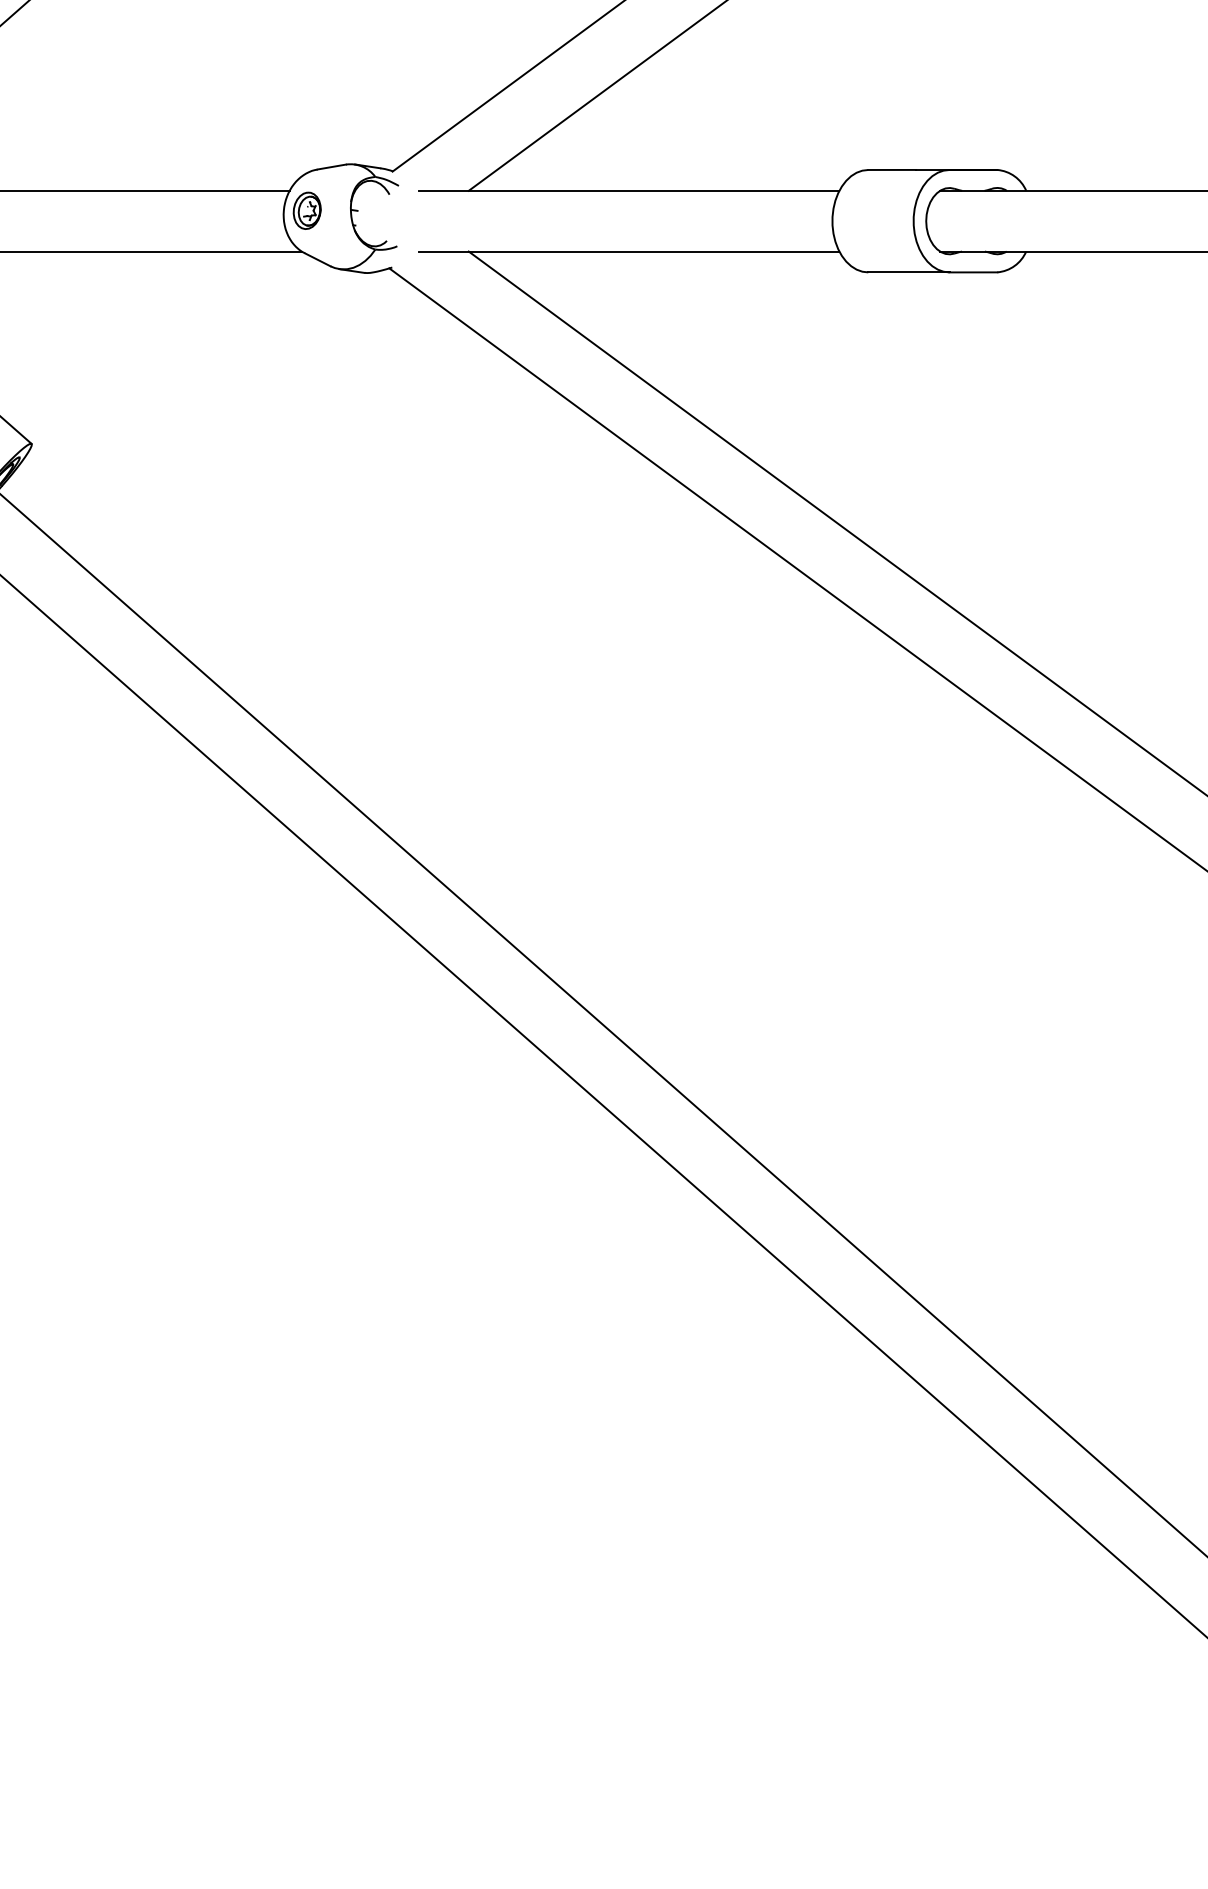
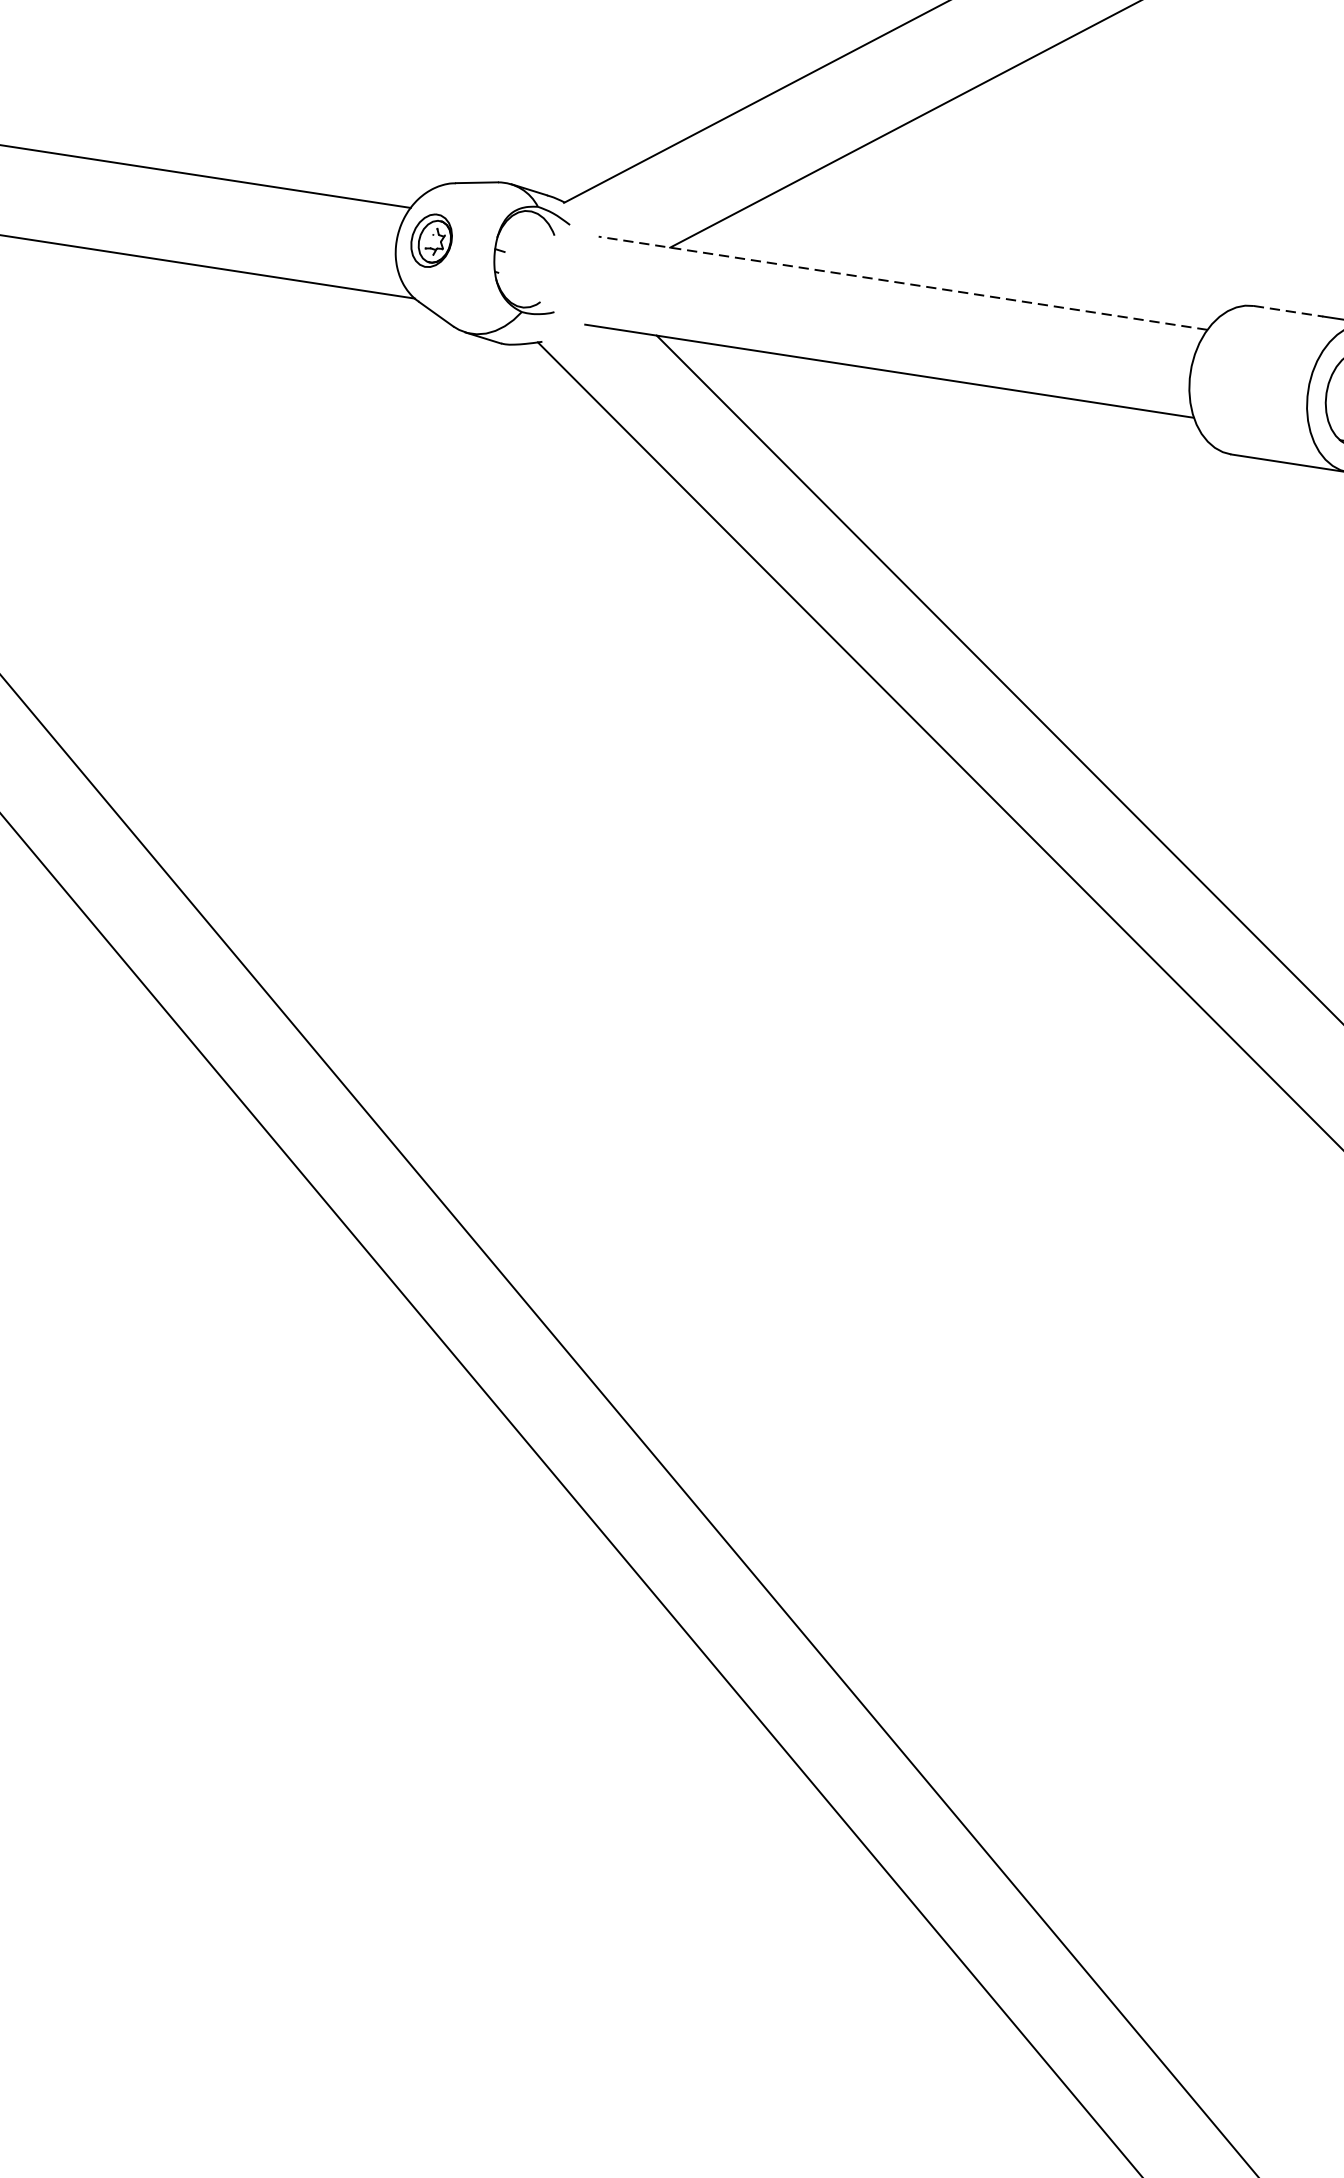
line: (892, 169) -> (1289, 310), solid -> dashed
line: (629, 190) -> (903, 282), solid -> dashed

